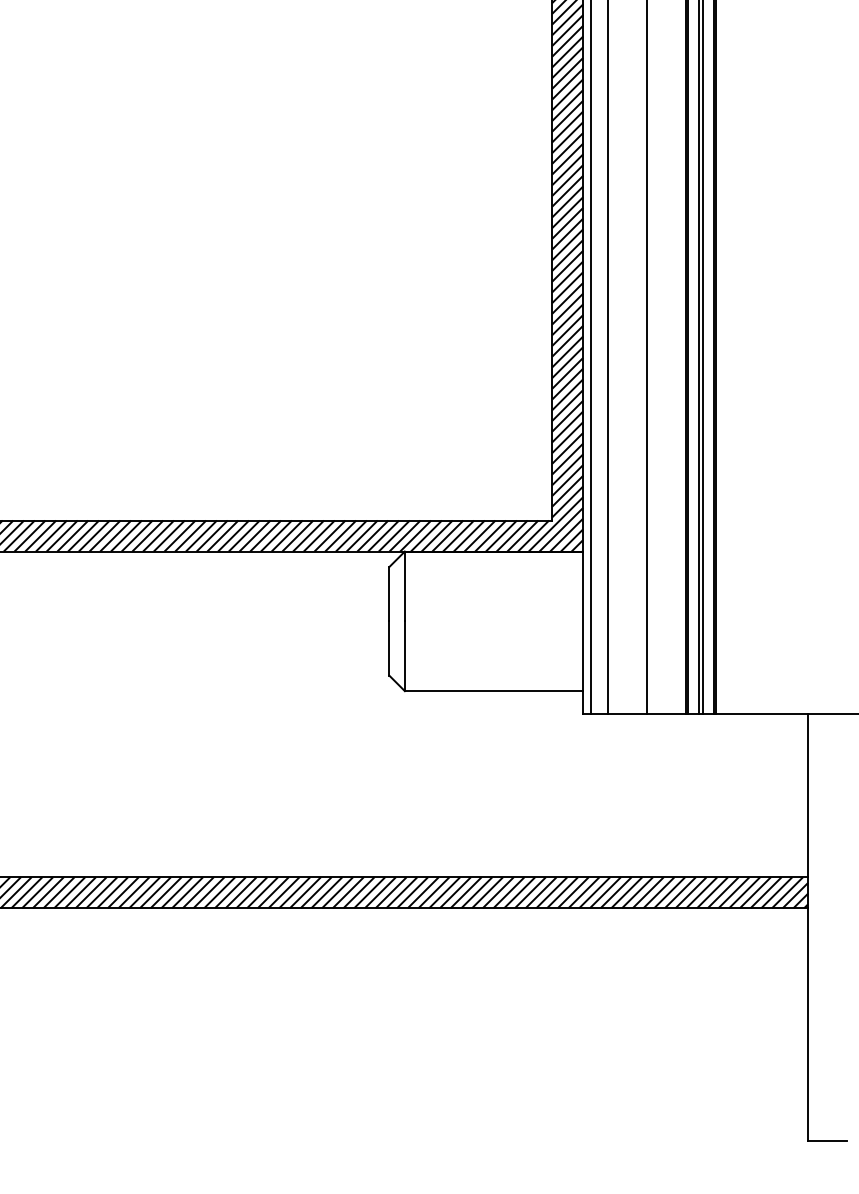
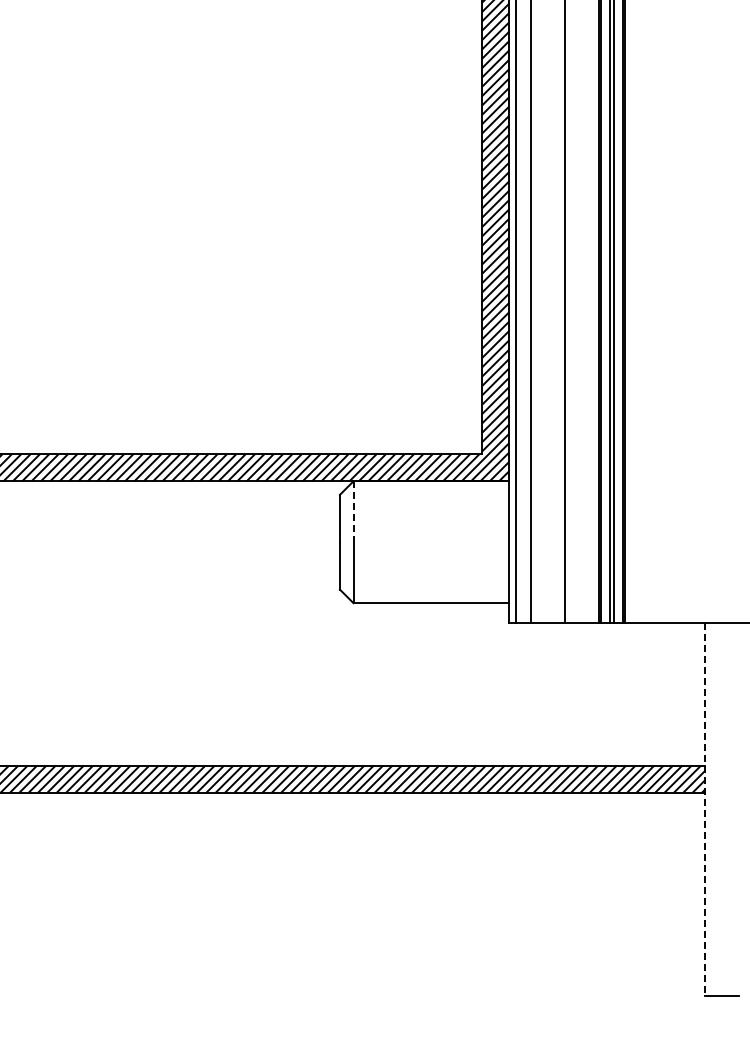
line: (404, 587) -> (353, 512), solid -> dashed
line: (808, 928) -> (705, 810), solid -> dashed

